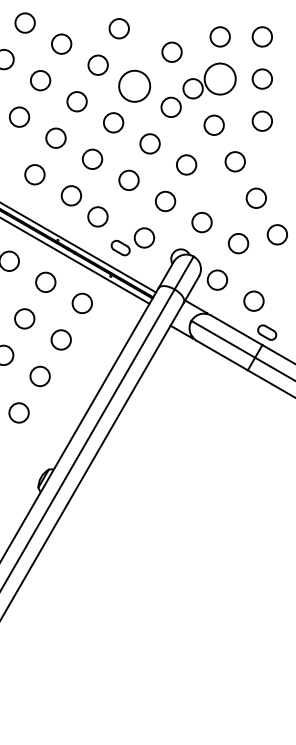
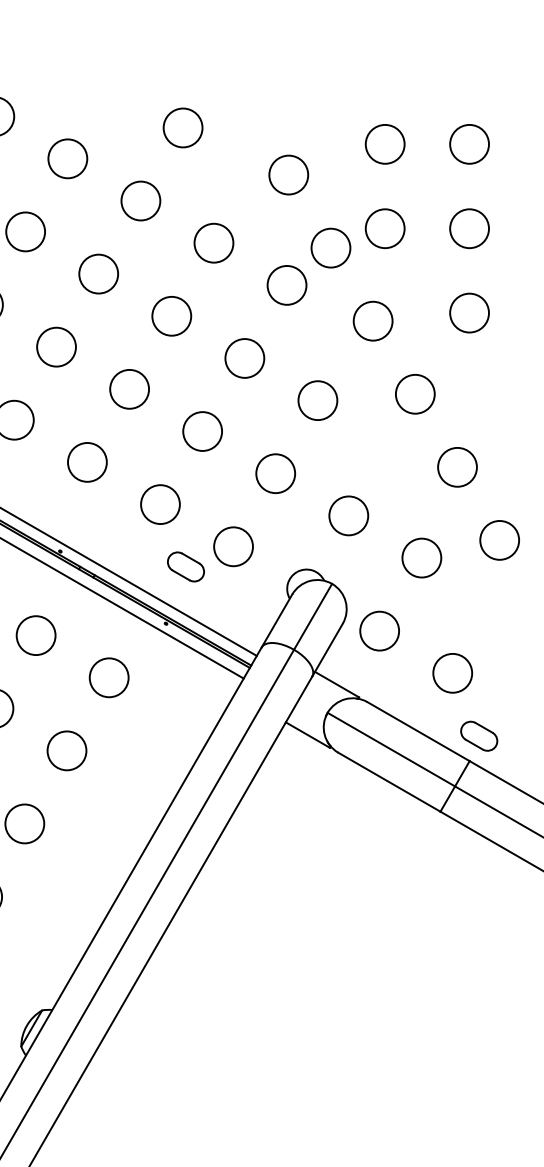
circle: (219, 78) -> (383, 227), size x0.62
circle: (134, 86) -> (213, 243), size x0.62
circle: (97, 216) -> (159, 503), moved

